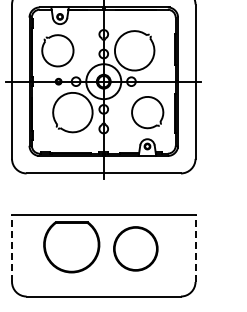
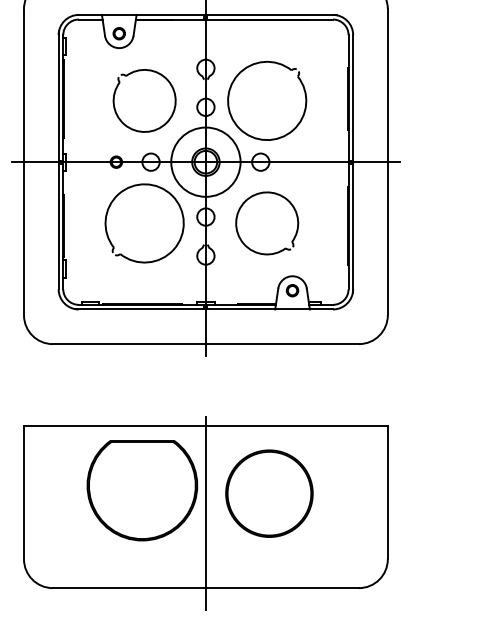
part: (57, 50) -> (143, 100), moved
part: (147, 112) -> (266, 223), moved
line: (12, 247) -> (24, 490), dashed -> solid
line: (195, 247) -> (387, 490), dashed -> solid
line: (103, 258) -> (205, 512), added

